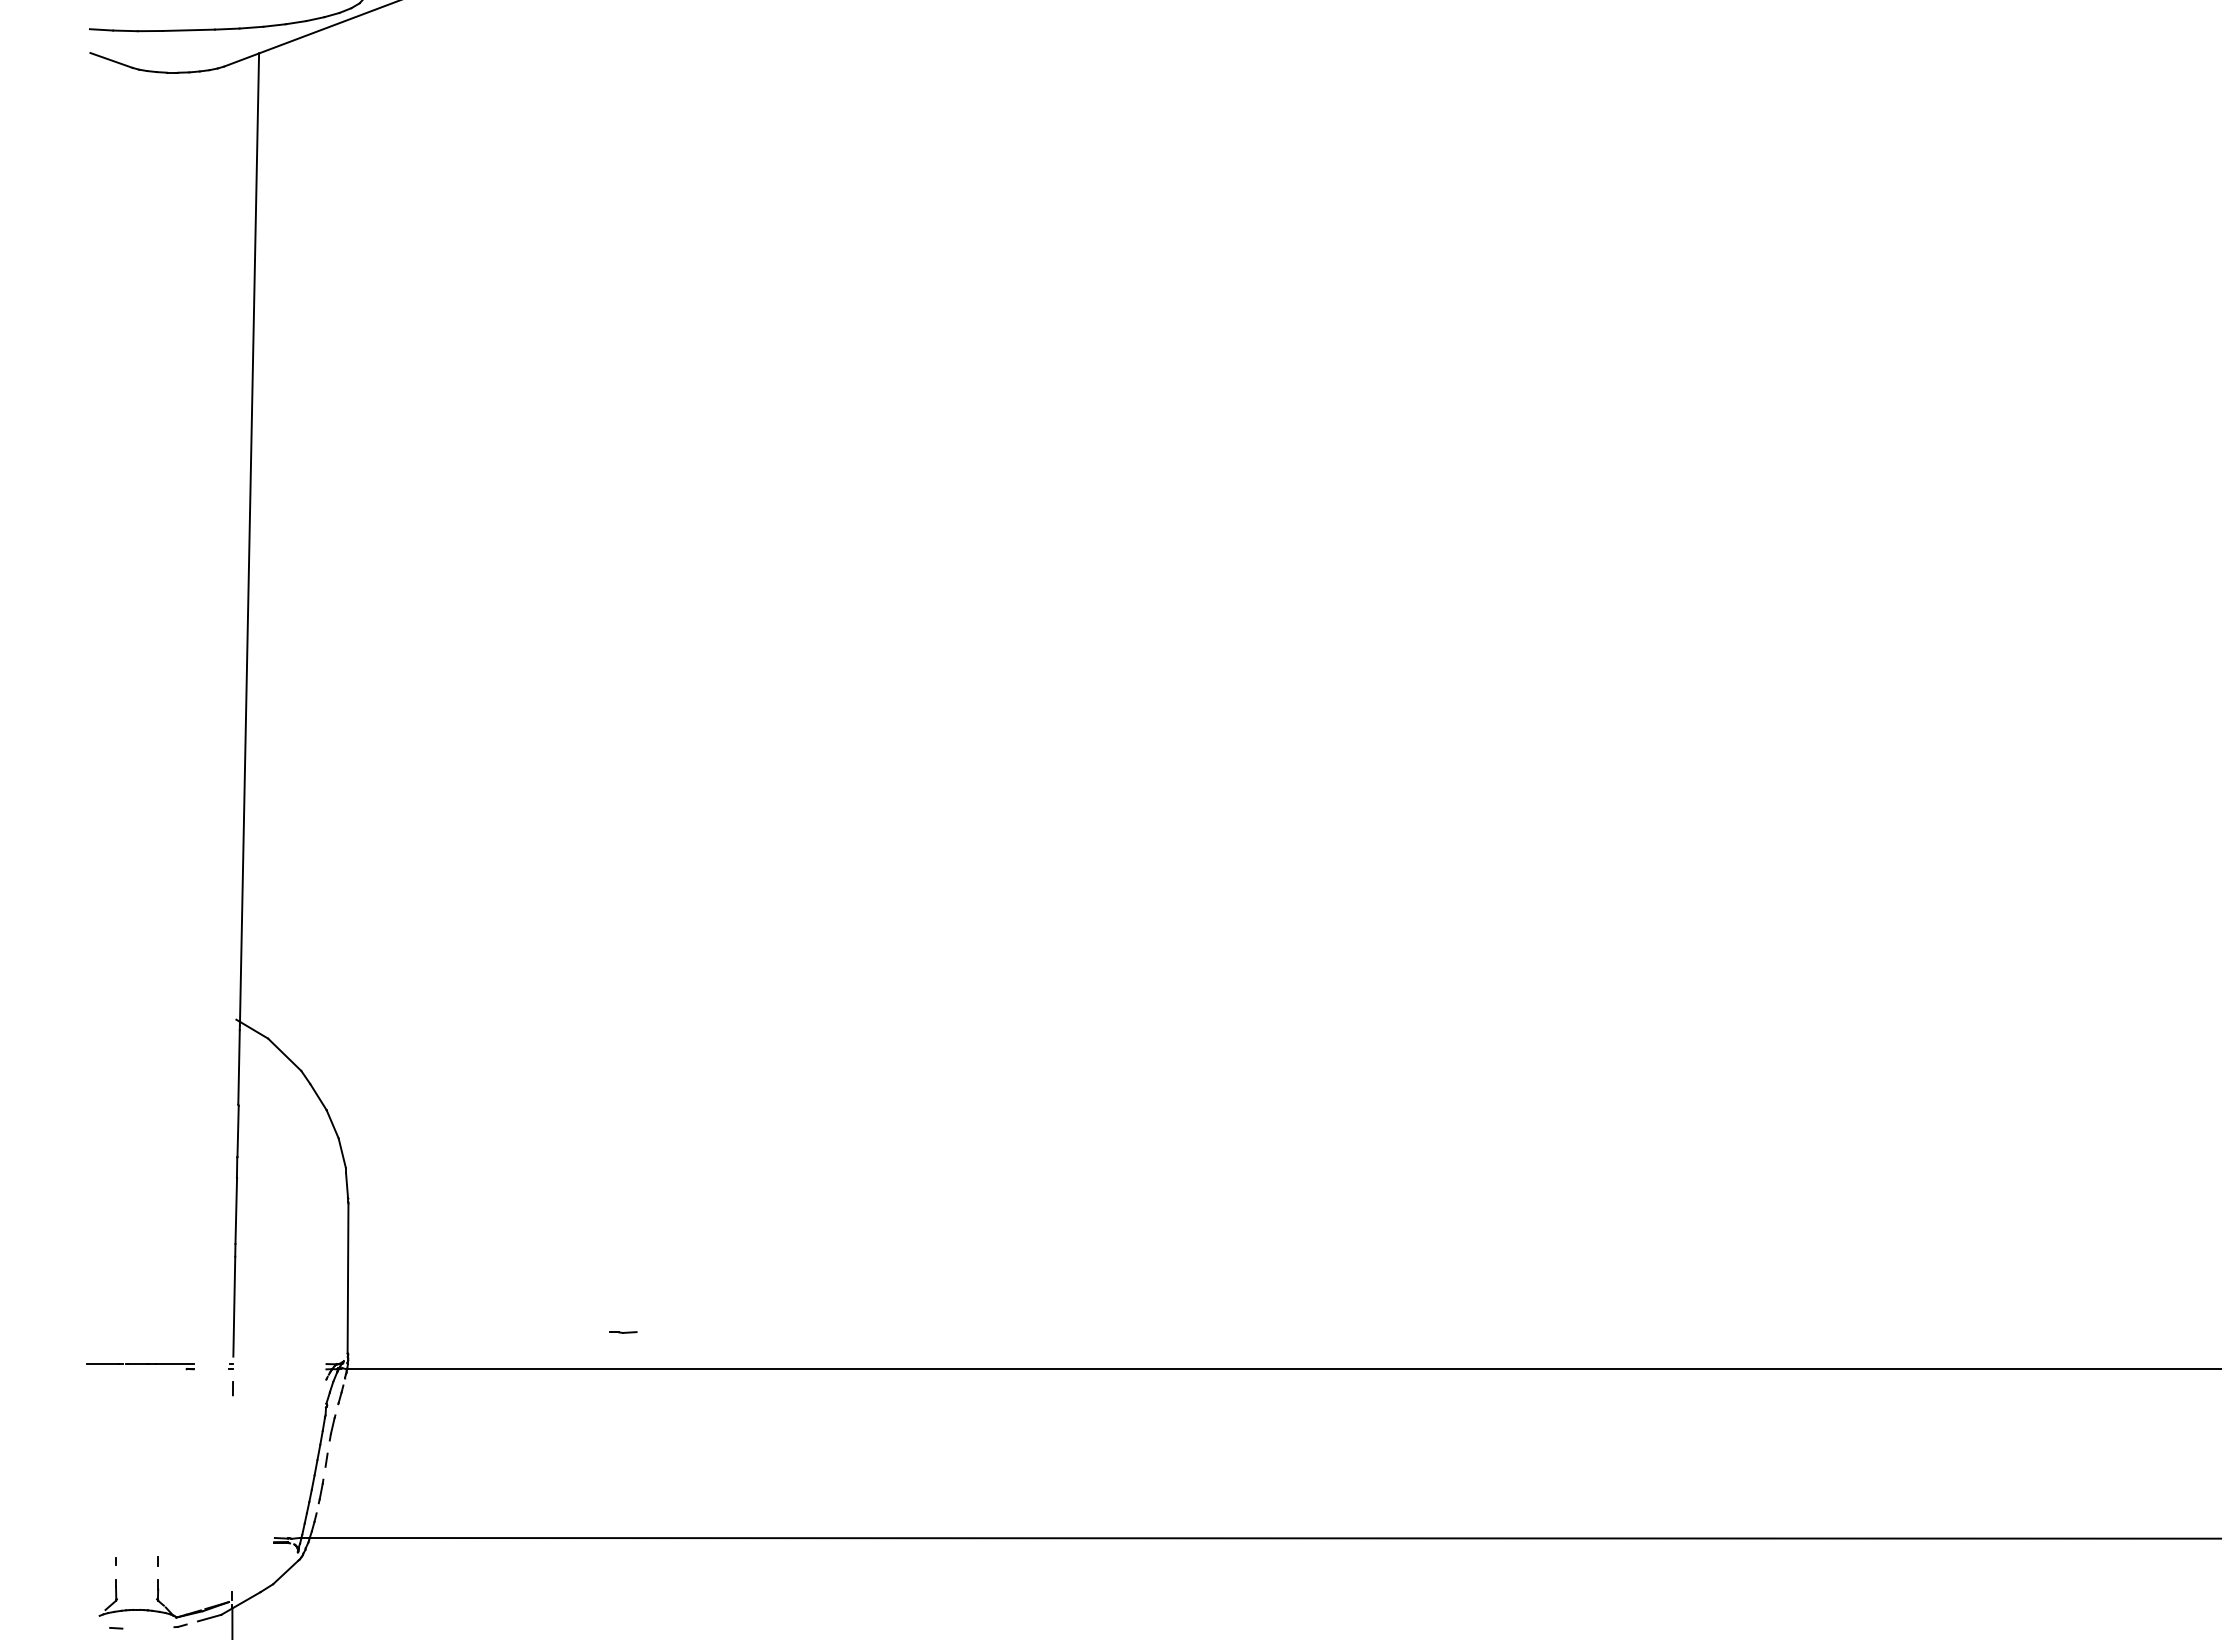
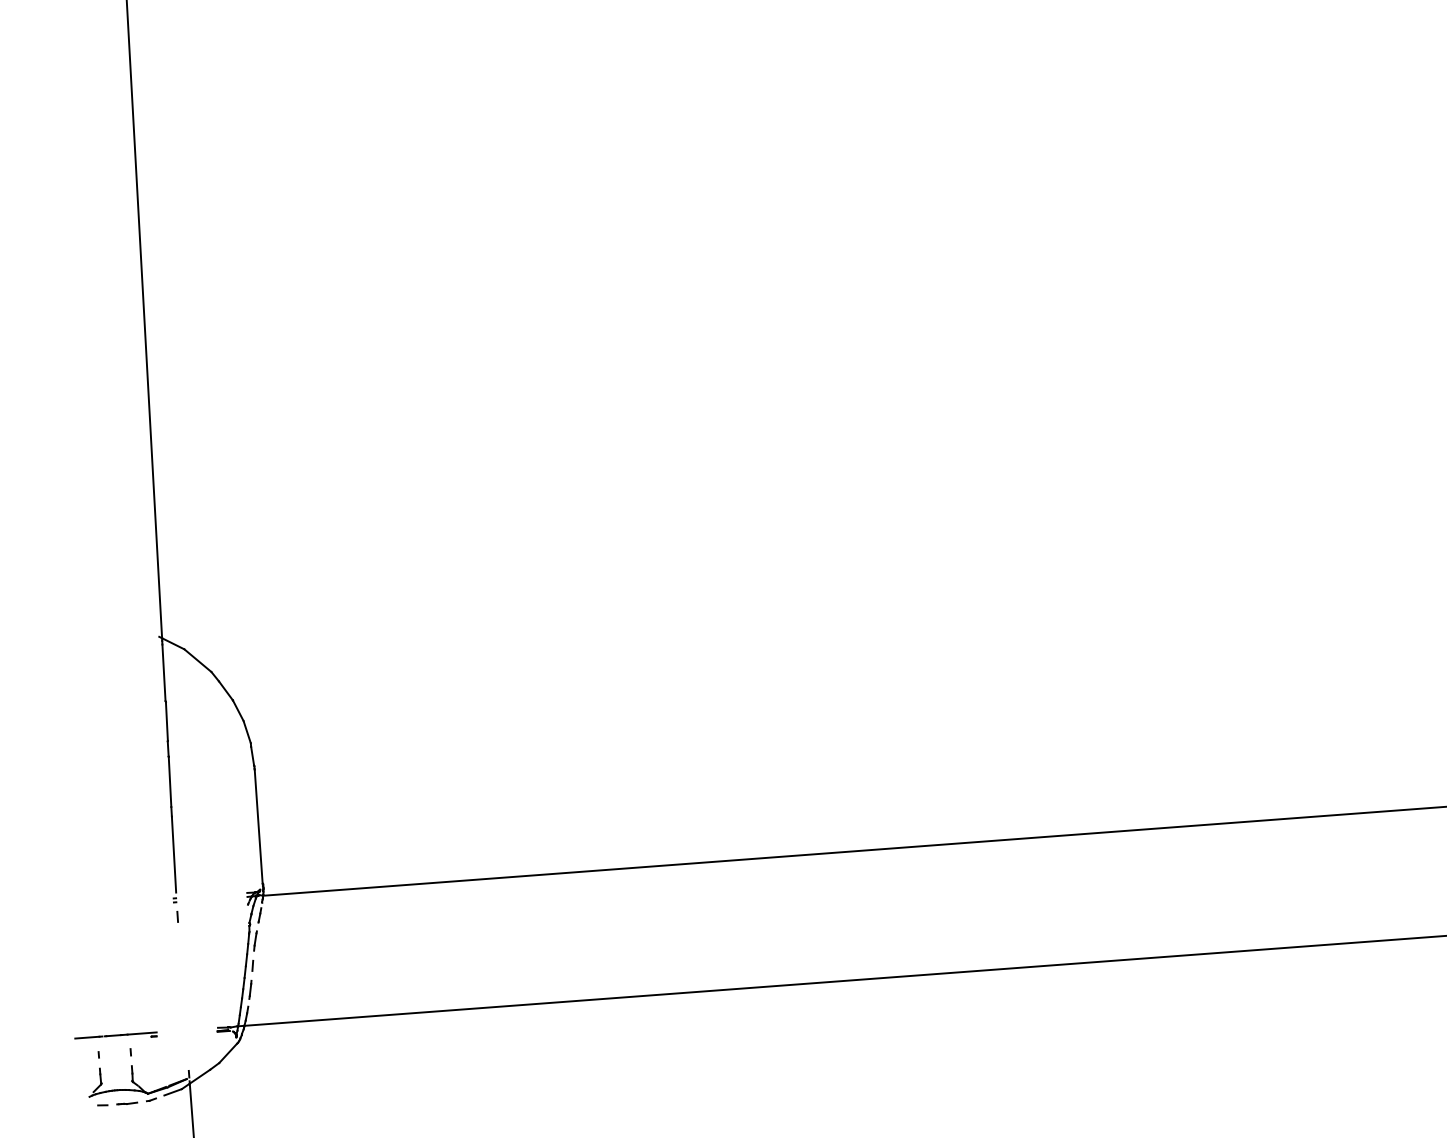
line: (623, 1332) -> (127, 1103), moved
part: (140, 1366) -> (116, 1037), moved

